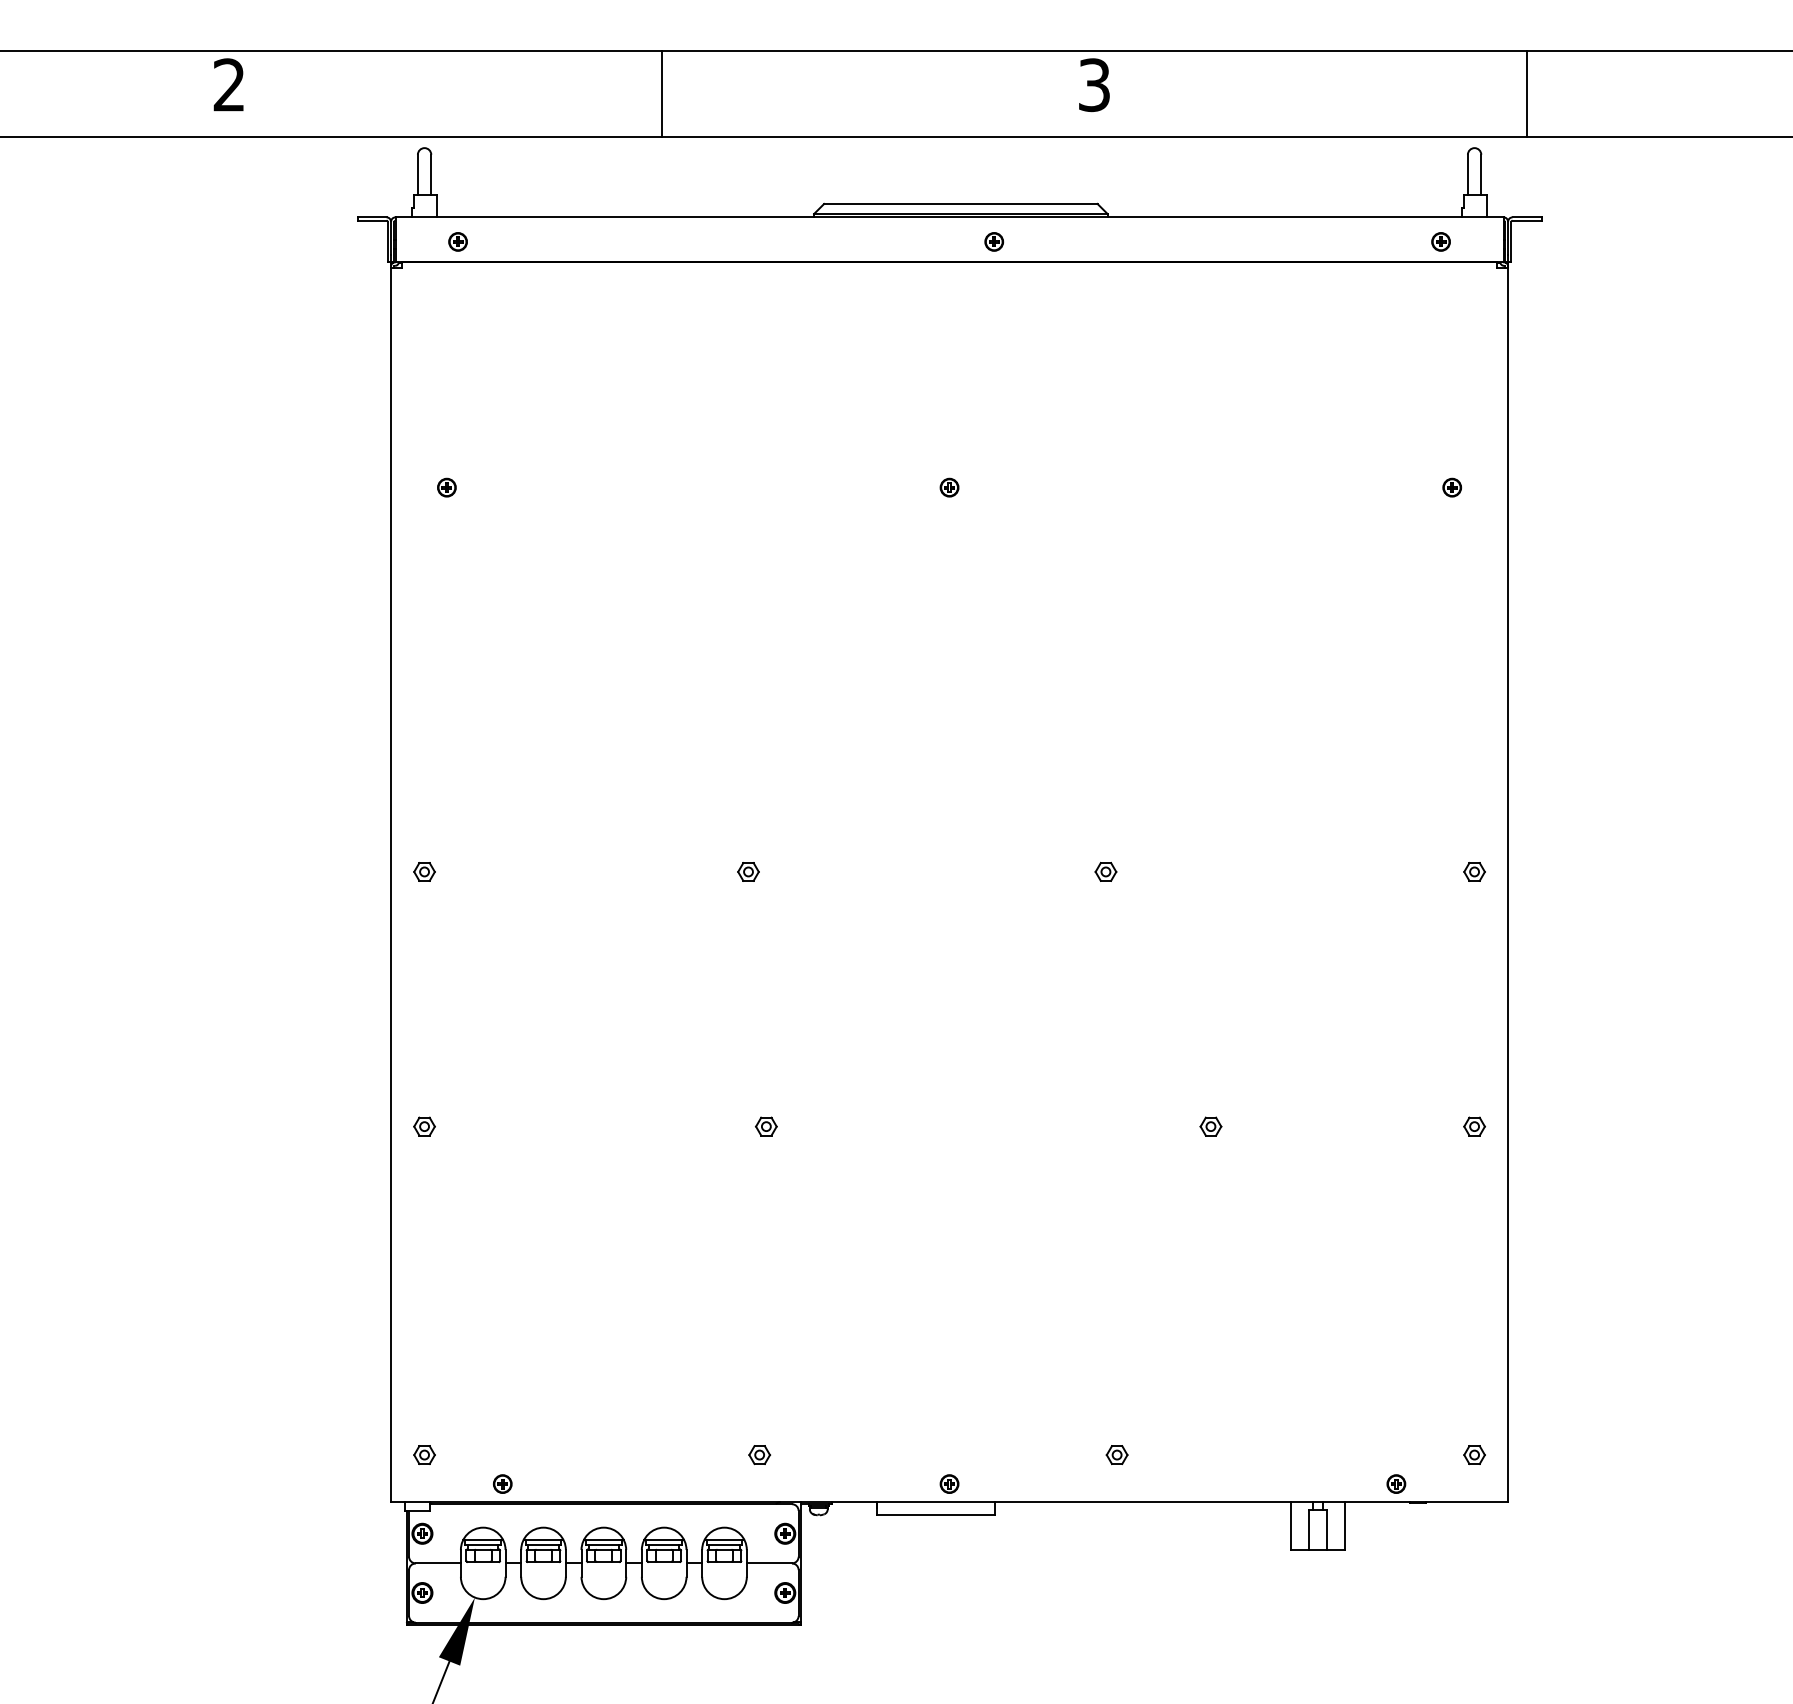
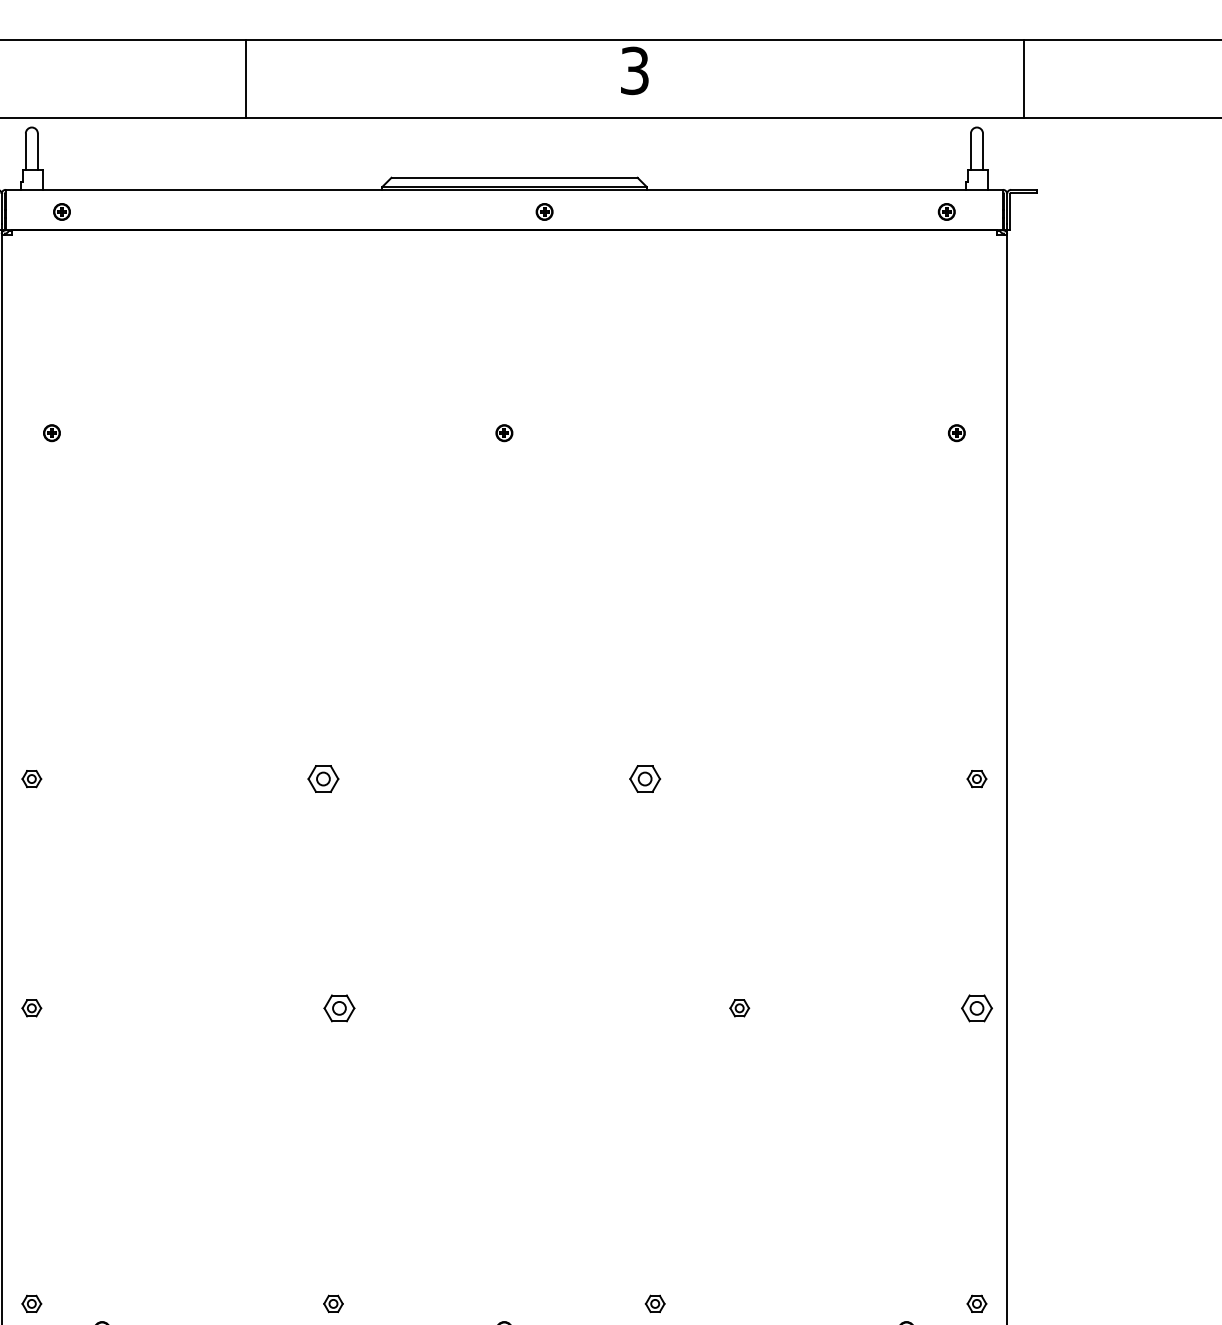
part: (748, 871) -> (323, 778), size x1.6
part: (1105, 871) -> (644, 778), size x1.6
part: (766, 1126) -> (339, 1008), size x1.6
part: (1474, 1126) -> (976, 1008), size x1.6

